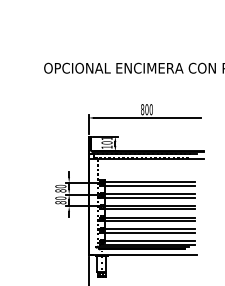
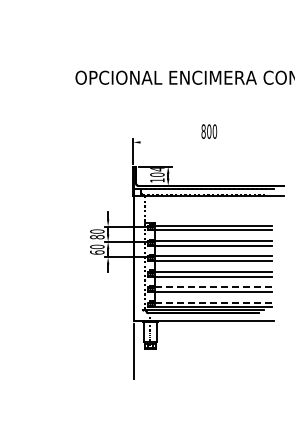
line: (147, 118) -> (209, 142), removed
text: (107, 138) -> (157, 169), 101 -> 104
text: (60, 202) -> (97, 252), 80 -> 60
line: (147, 229) -> (209, 287), solid -> dashed
line: (147, 241) -> (209, 302), solid -> dashed

